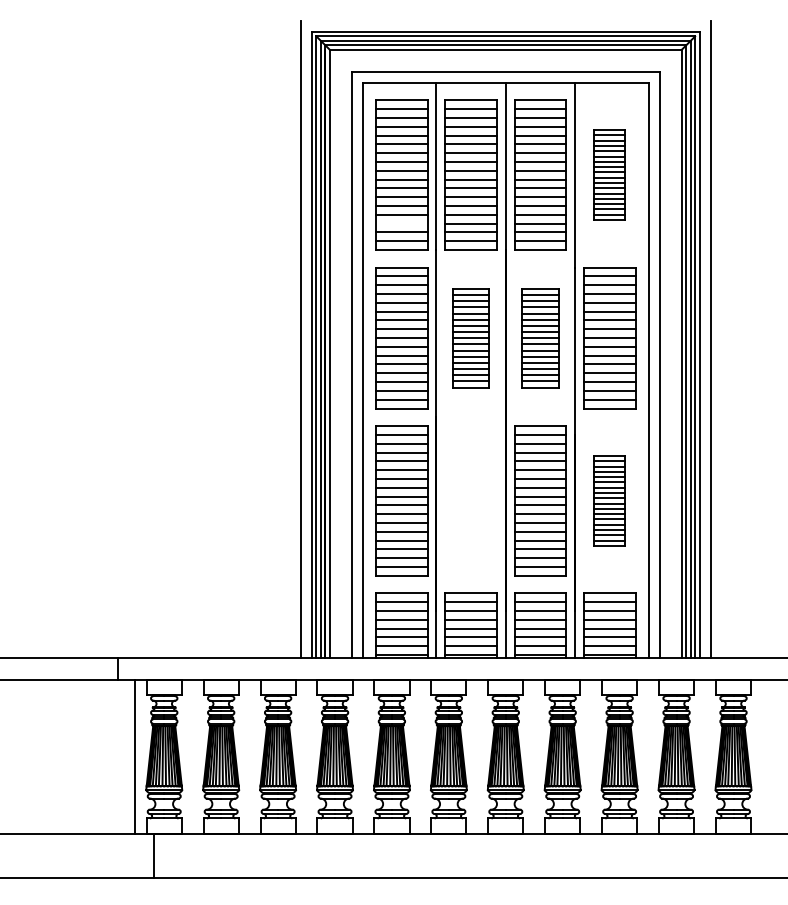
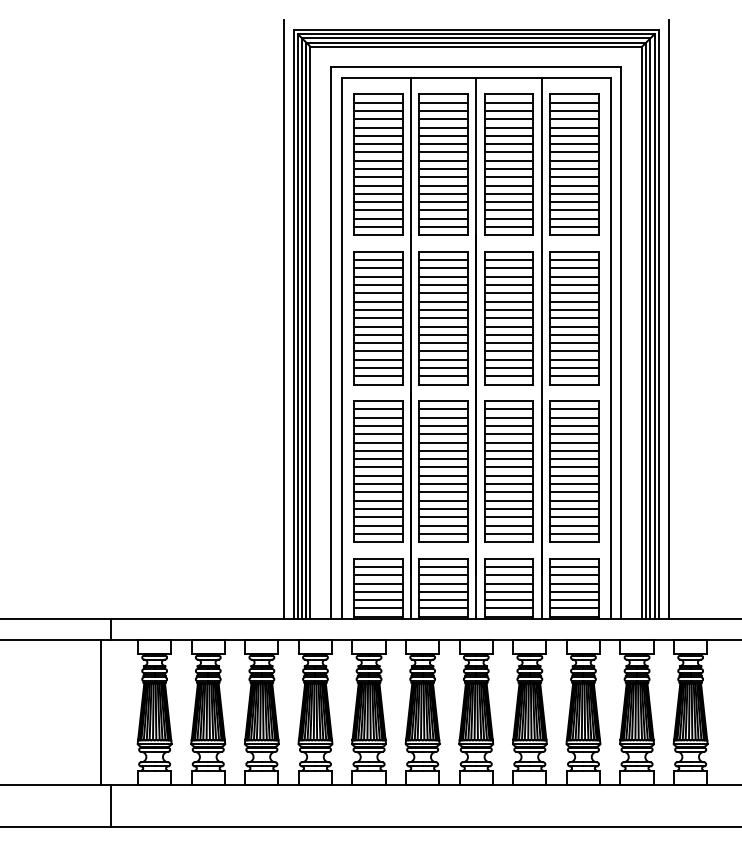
part: (609, 174) -> (573, 164), size x1.67
line: (401, 223) -> (378, 210), added
part: (470, 338) -> (443, 318), size x1.43
part: (540, 338) -> (508, 318), size x1.43
part: (470, 500) -> (443, 471), added
part: (609, 500) -> (573, 471), size x1.67
line: (135, 756) -> (101, 712), moved
line: (154, 855) -> (111, 805), moved

